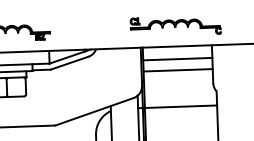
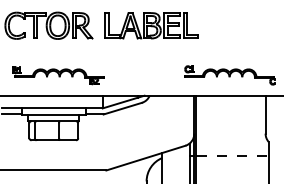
line: (177, 59) -> (230, 108), removed
line: (177, 70) -> (230, 119), removed
line: (181, 107) -> (233, 156), solid -> dashed

